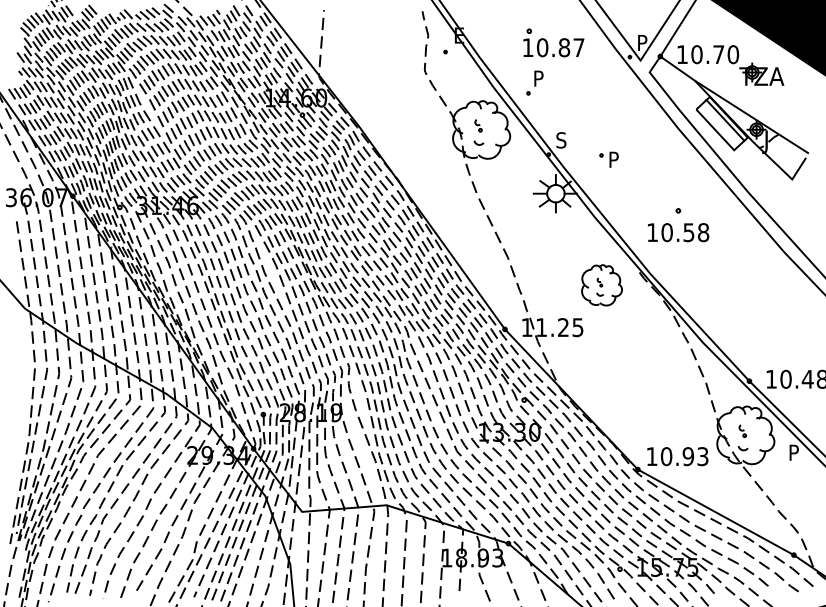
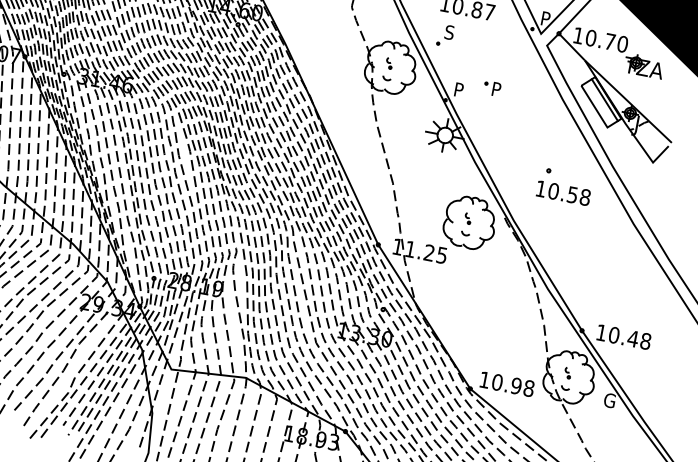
text: (538, 78) -> (449, 32), P -> S
text: (561, 140) -> (459, 90), S -> P
part: (608, 159) -> (491, 88), moved
text: (678, 232) -> (563, 193), moved
part: (601, 285) -> (469, 222), size x1.43
text: (794, 452) -> (609, 400), P -> G
text: (702, 456) -> (528, 388), 10.93 -> 10.98

